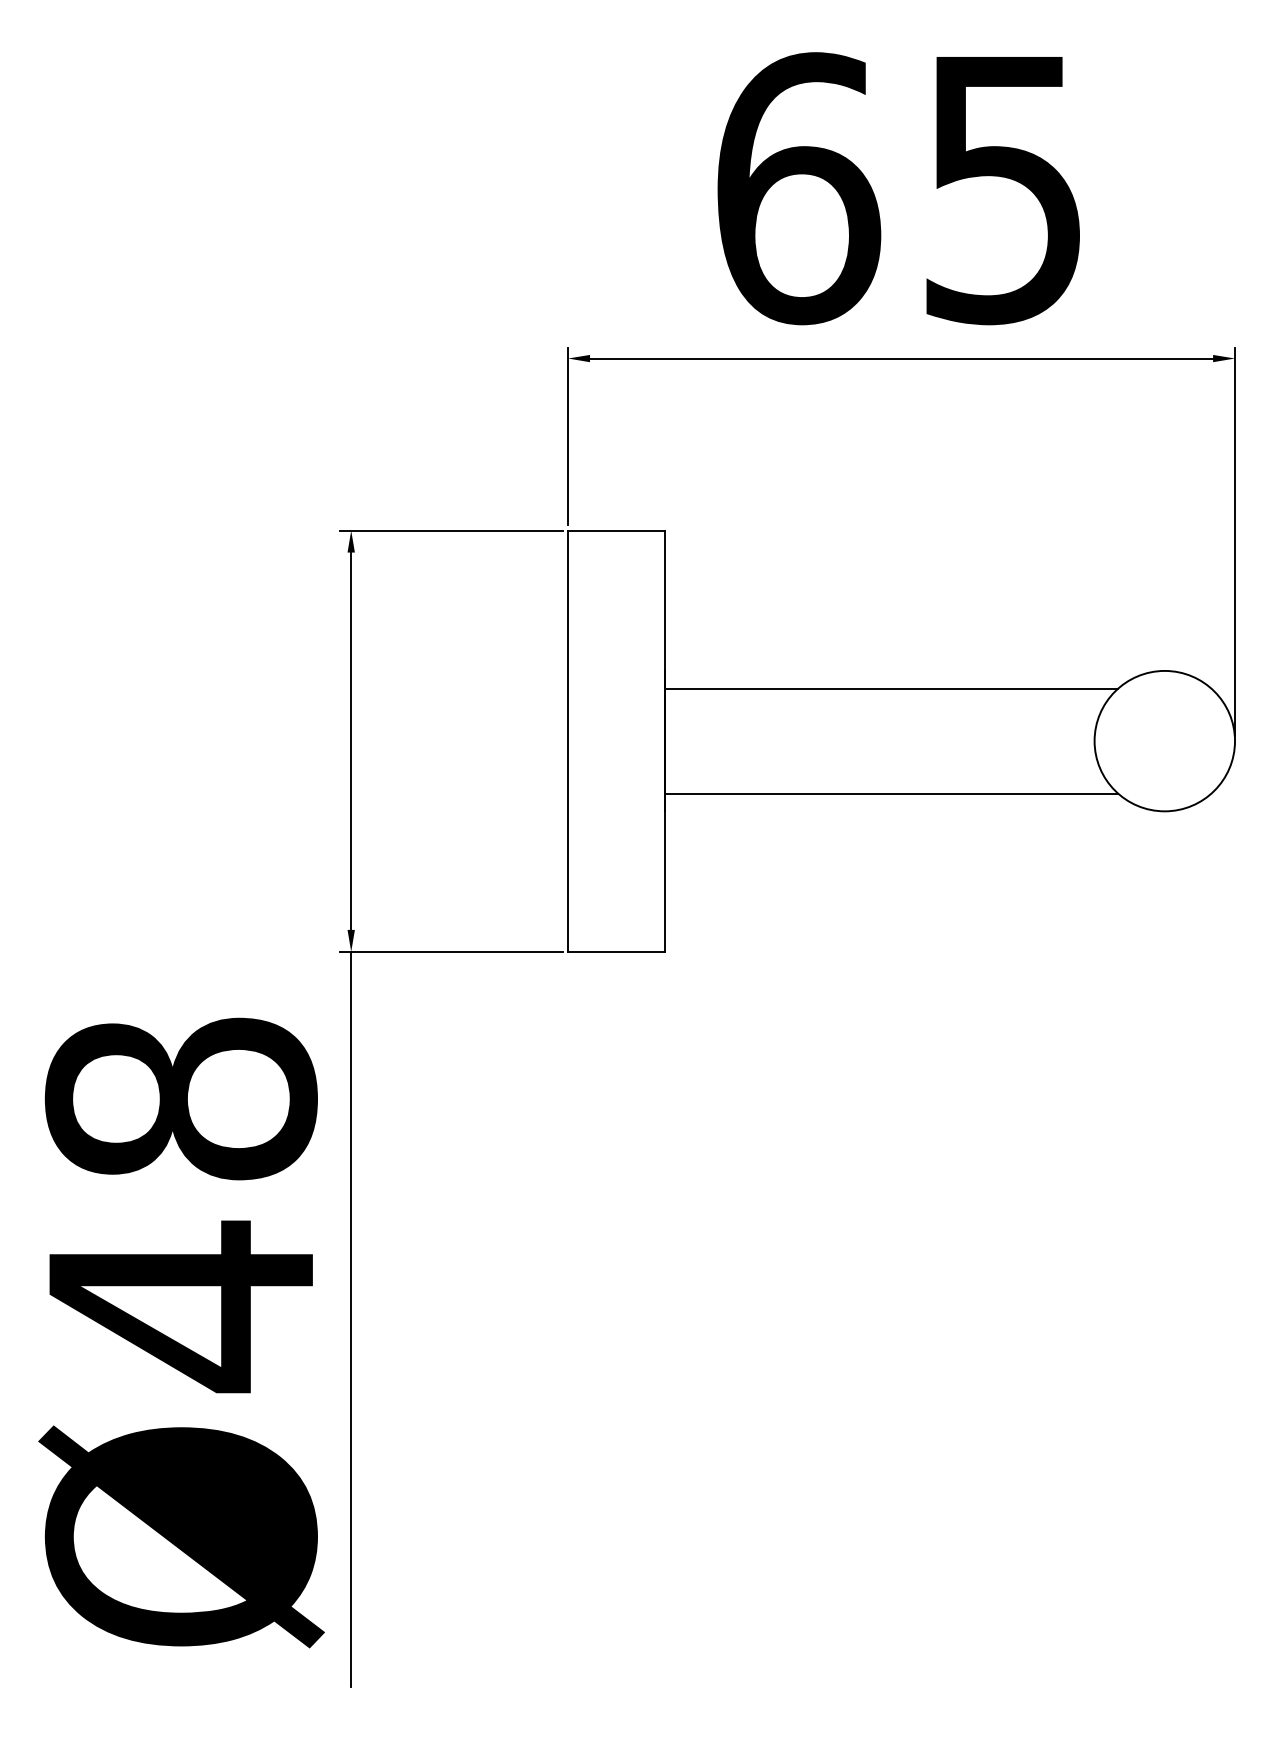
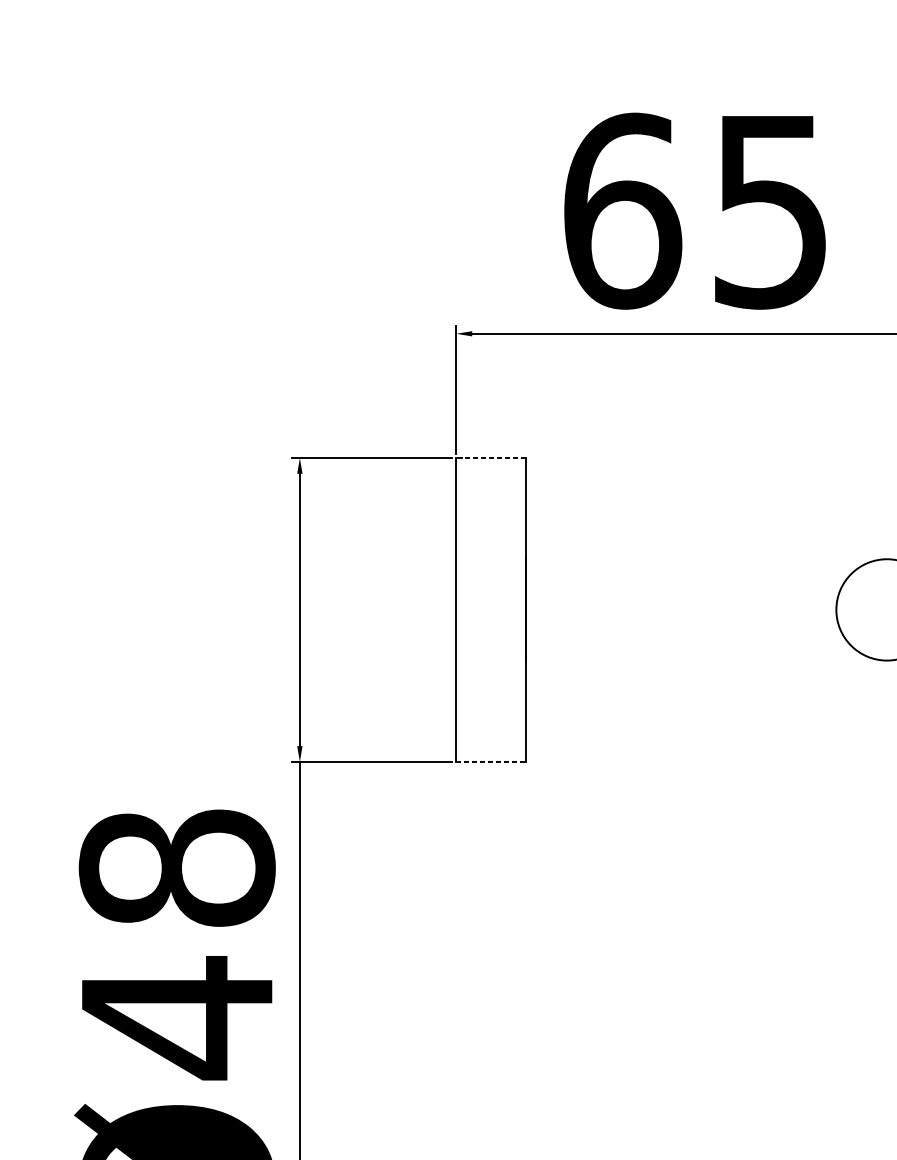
line: (615, 530) -> (490, 457), solid -> dashed
line: (891, 688) -> (689, 571), removed
line: (891, 793) -> (689, 647), removed
line: (616, 951) -> (491, 761), solid -> dashed

